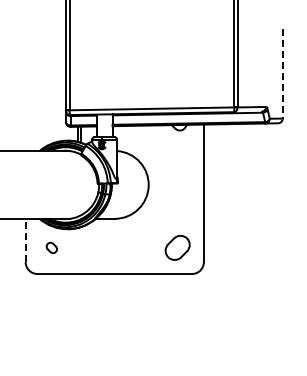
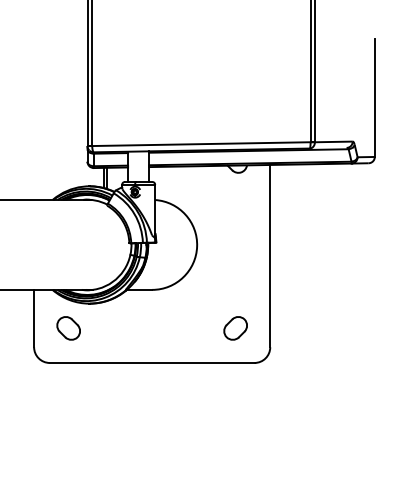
line: (282, 73) -> (374, 97), dashed -> solid
line: (25, 240) -> (33, 318), dashed -> solid
part: (51, 247) -> (68, 327), size x1.67
part: (177, 247) -> (235, 327), size x0.71

